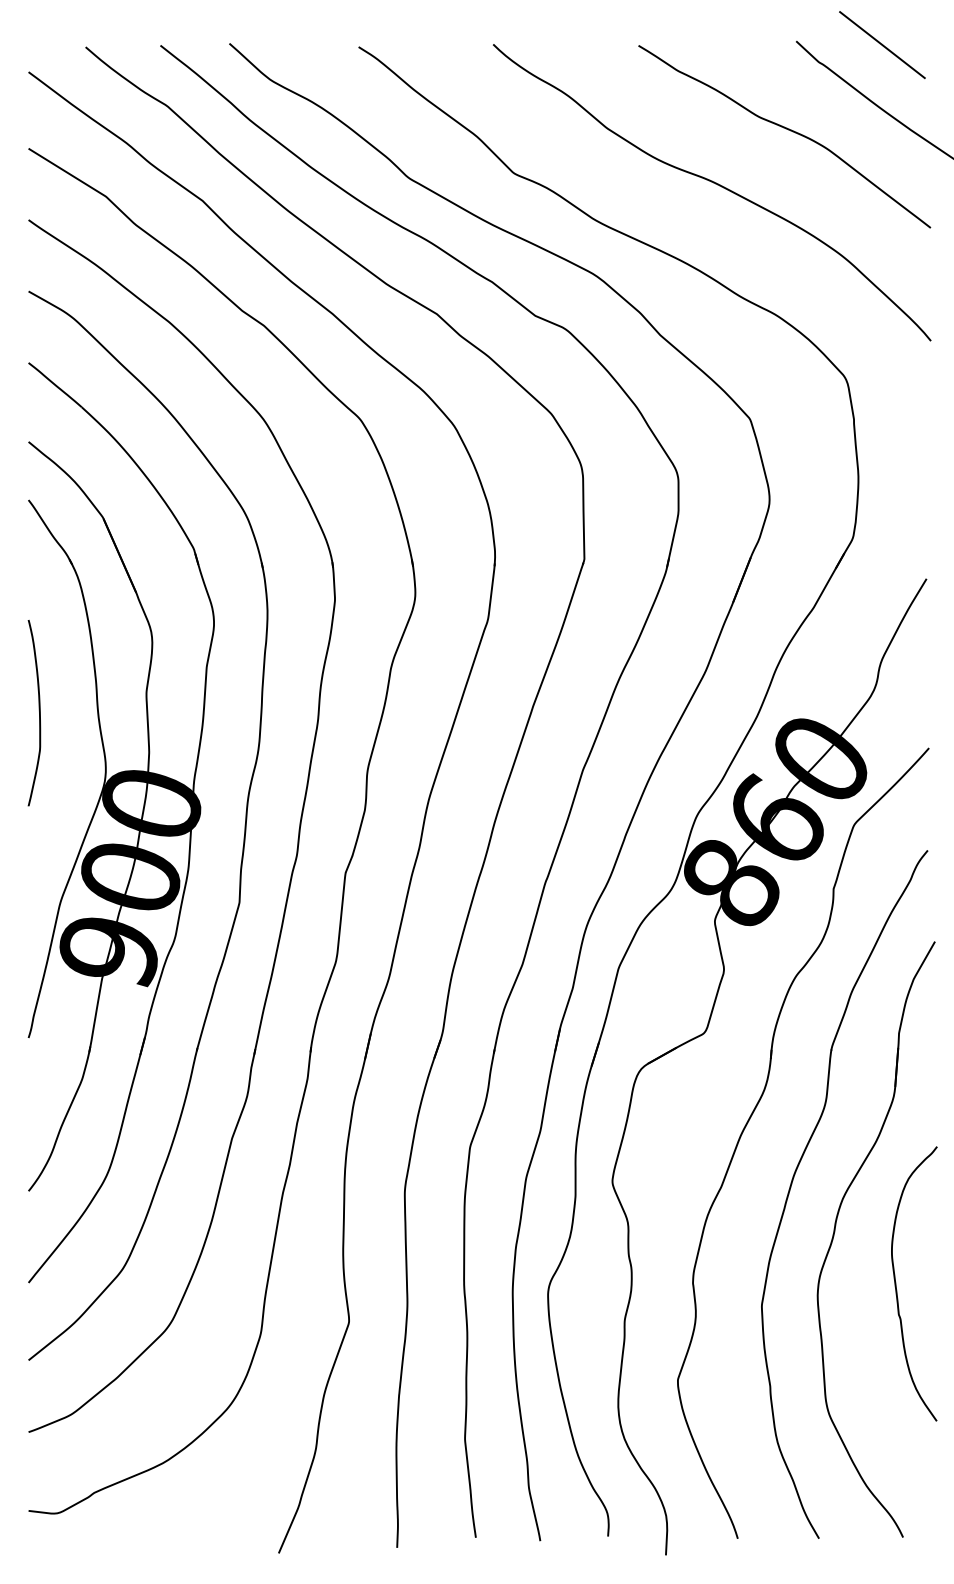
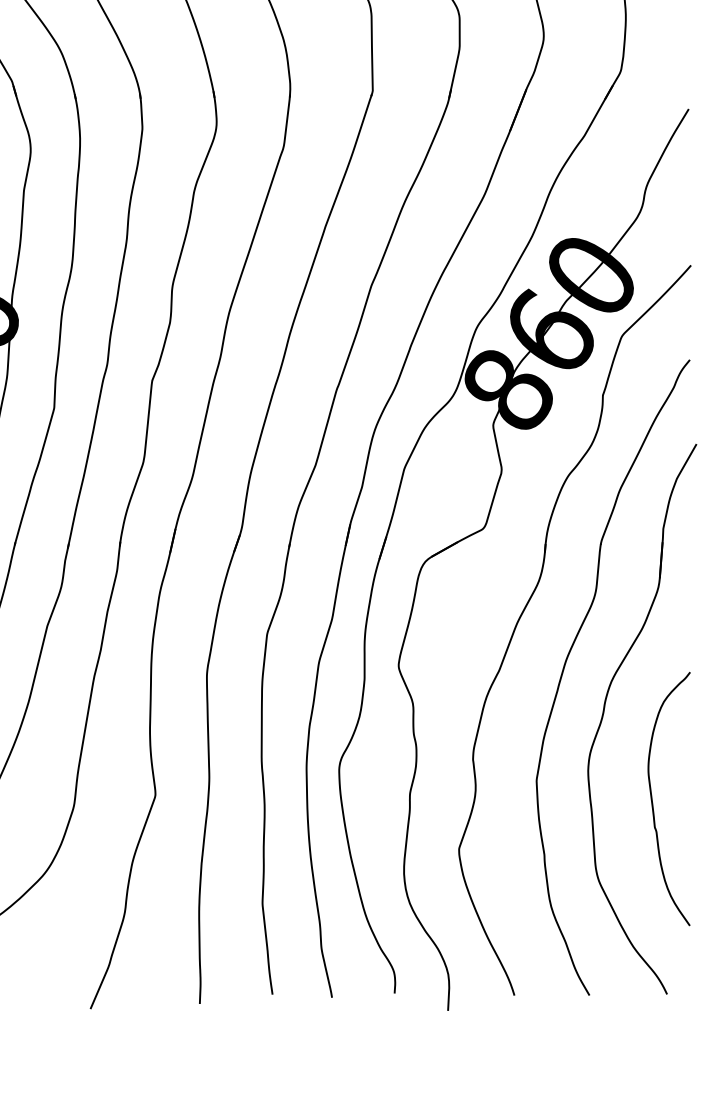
curve: (896, 1283) -> (652, 798), moved

